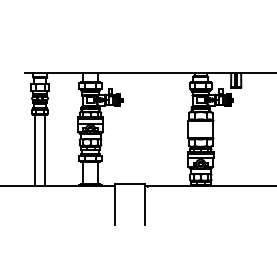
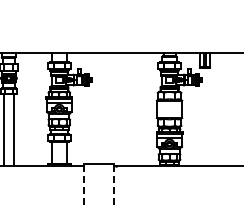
line: (114, 204) -> (83, 184), solid -> dashed
line: (144, 204) -> (113, 184), solid -> dashed

